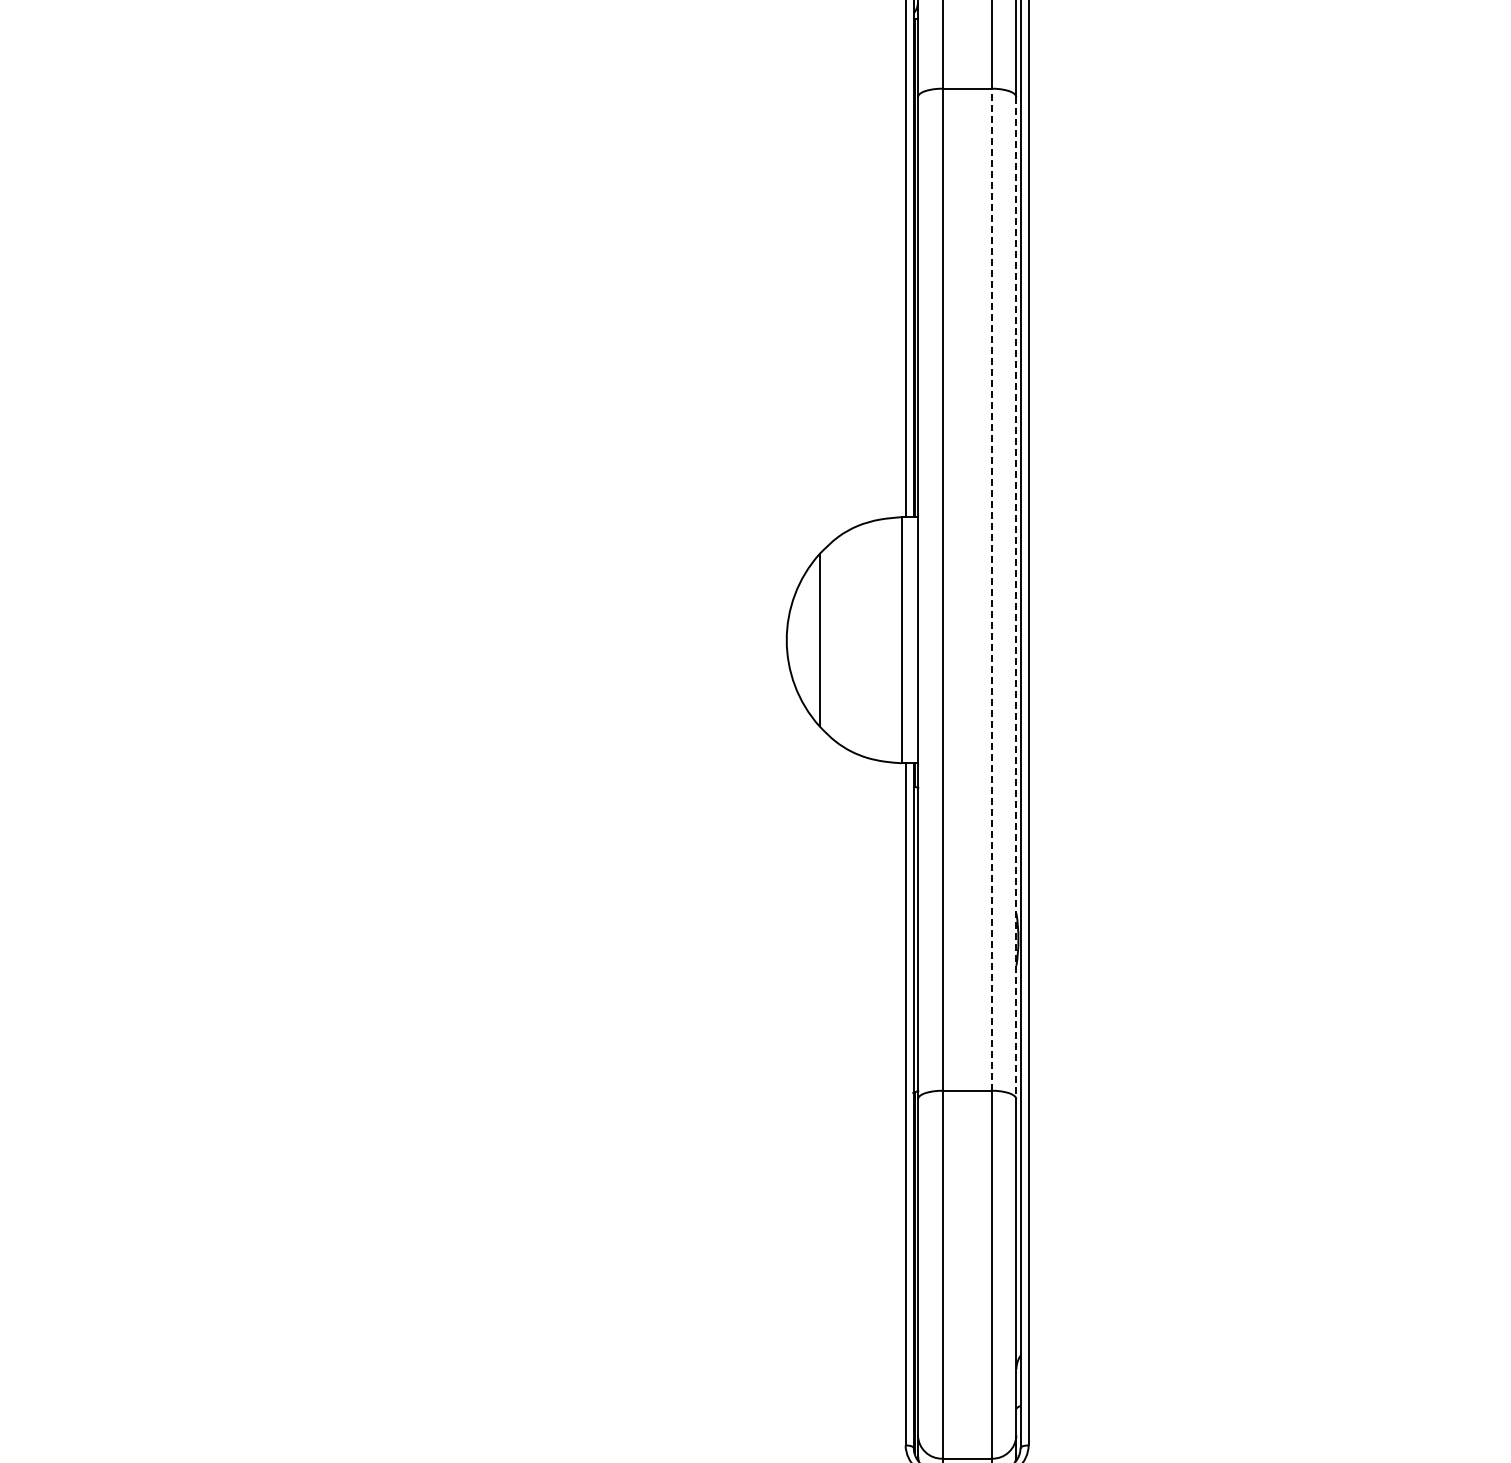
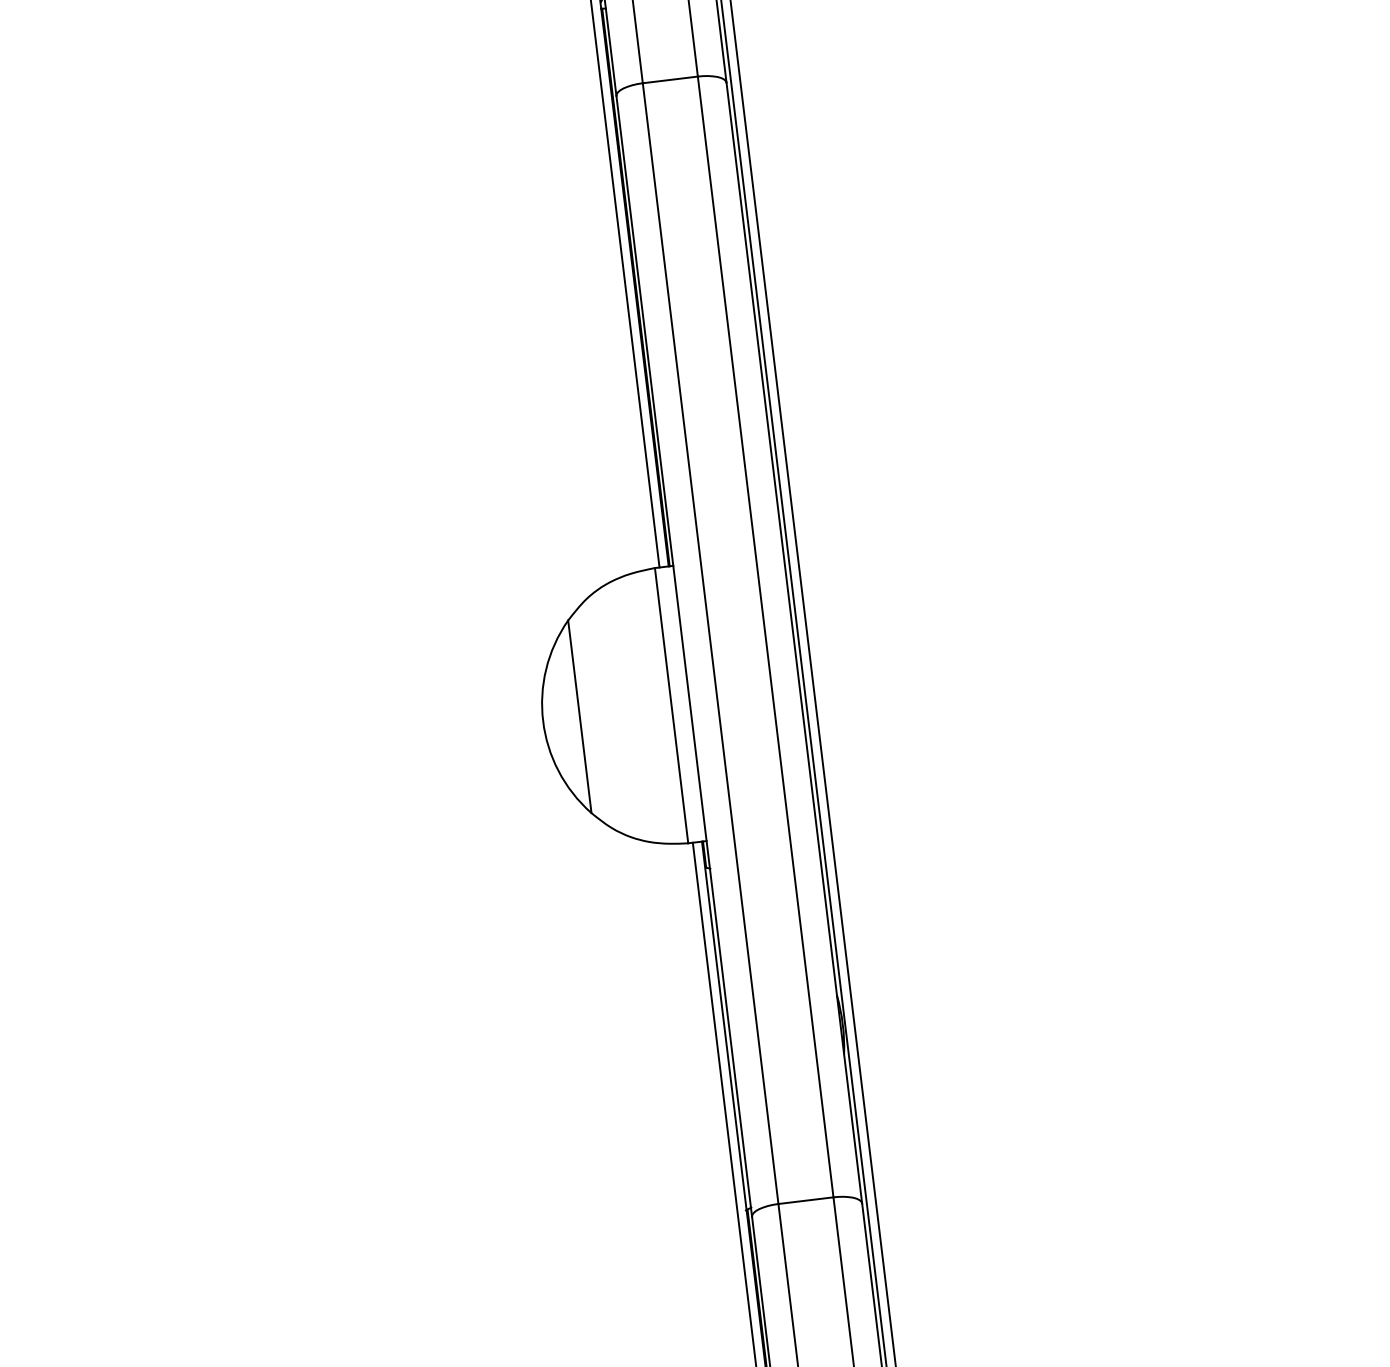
line: (991, 589) -> (765, 636), dashed -> solid
line: (1016, 598) -> (794, 643), dashed -> solid

